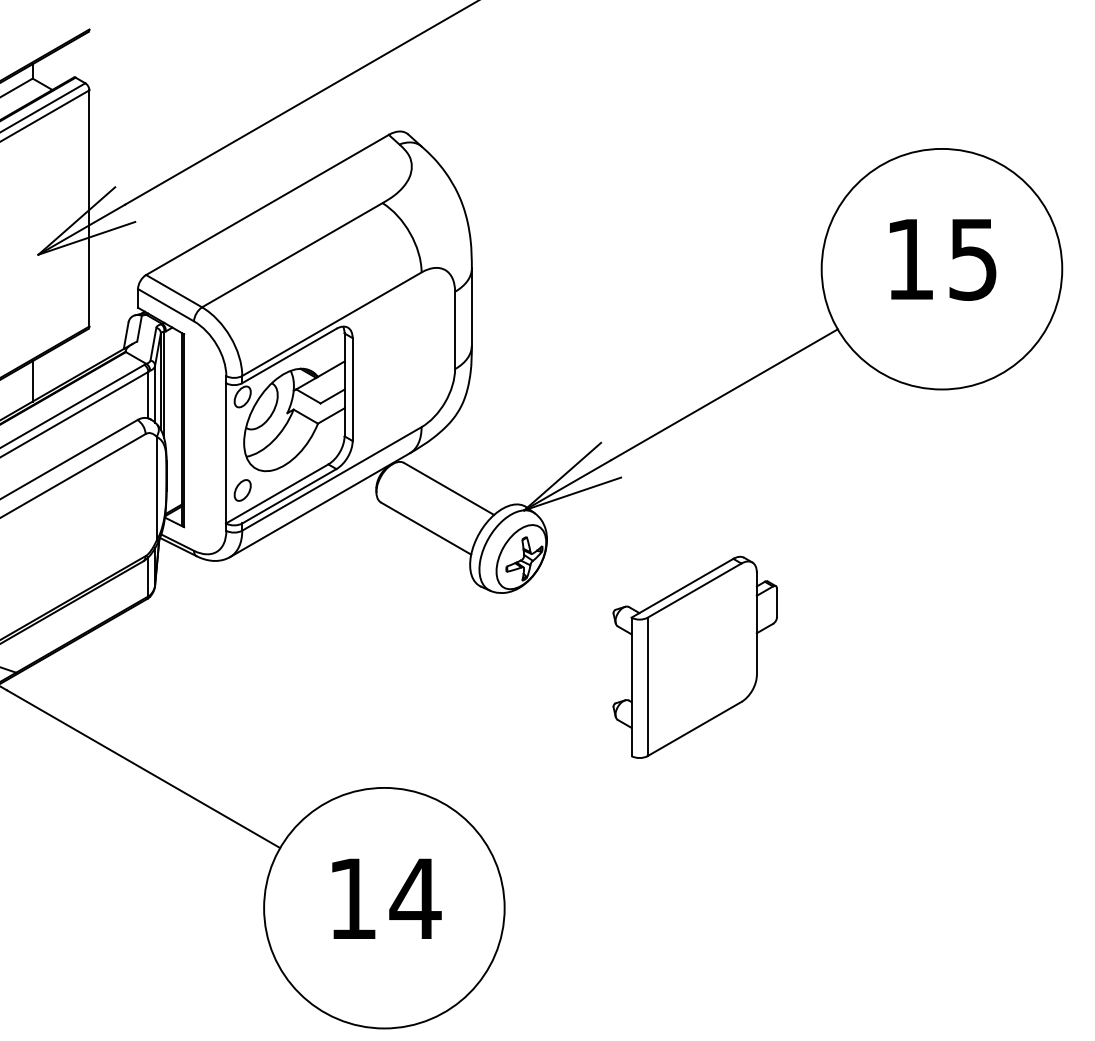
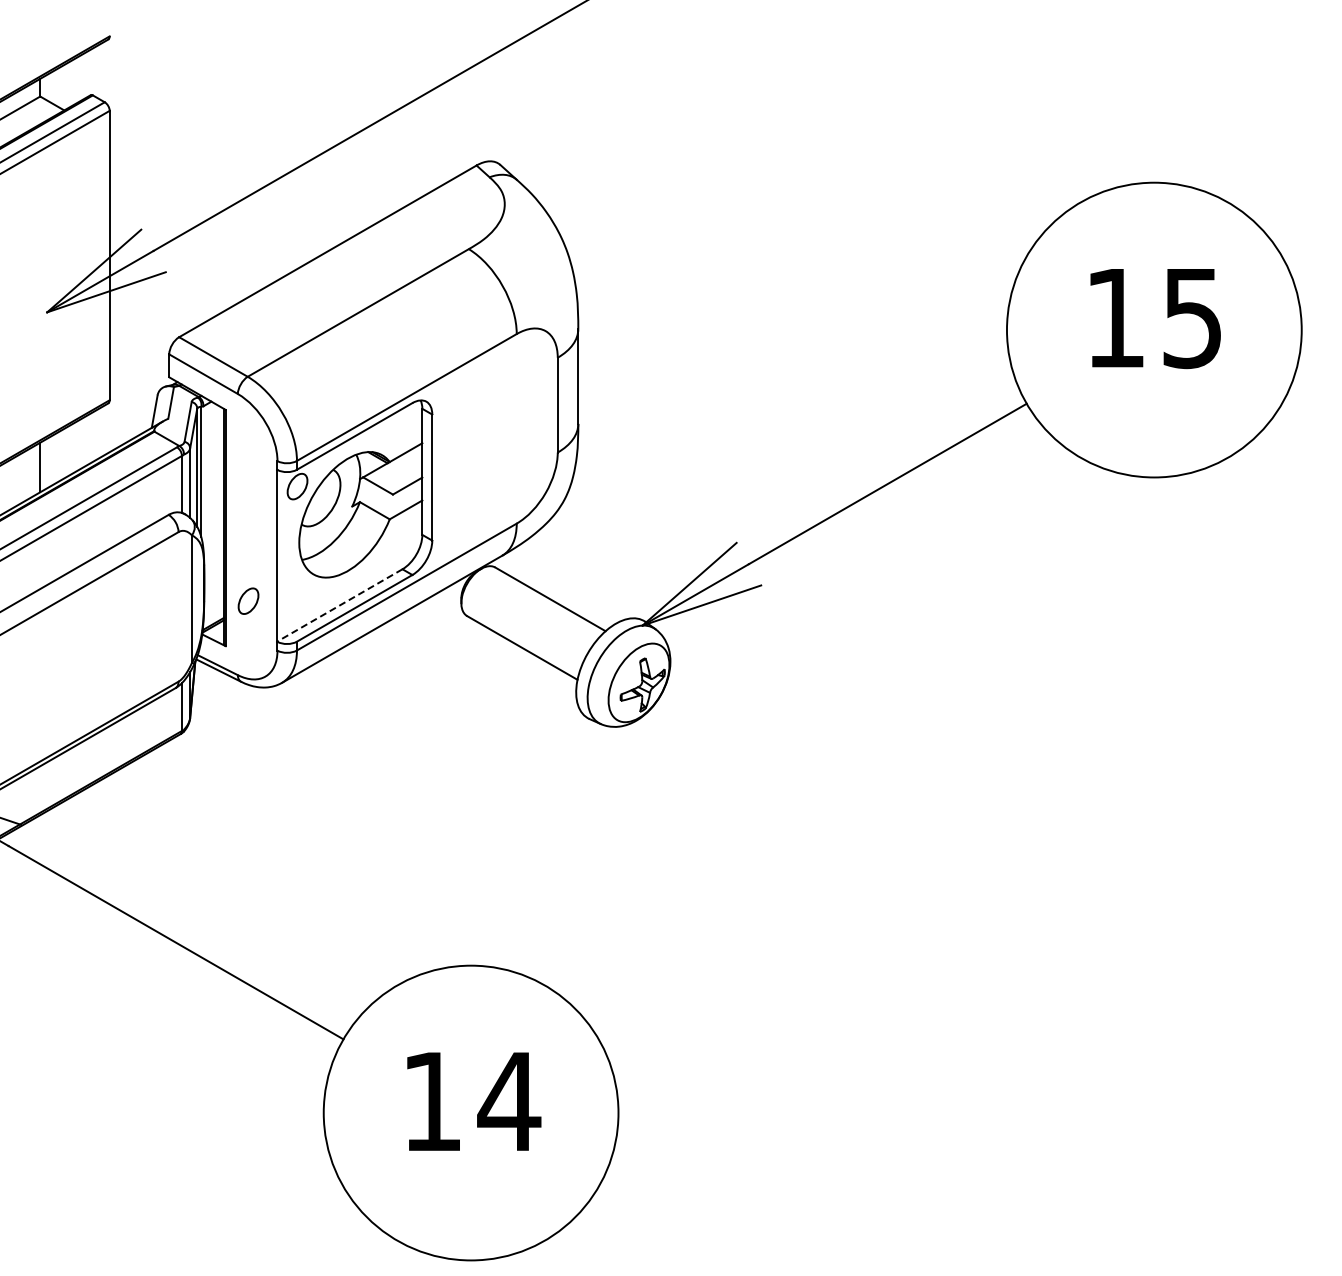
part: (242, 489) -> (248, 600), moved
line: (276, 493) -> (339, 605), solid -> dashed
part: (694, 657) -> (851, 805), removed

